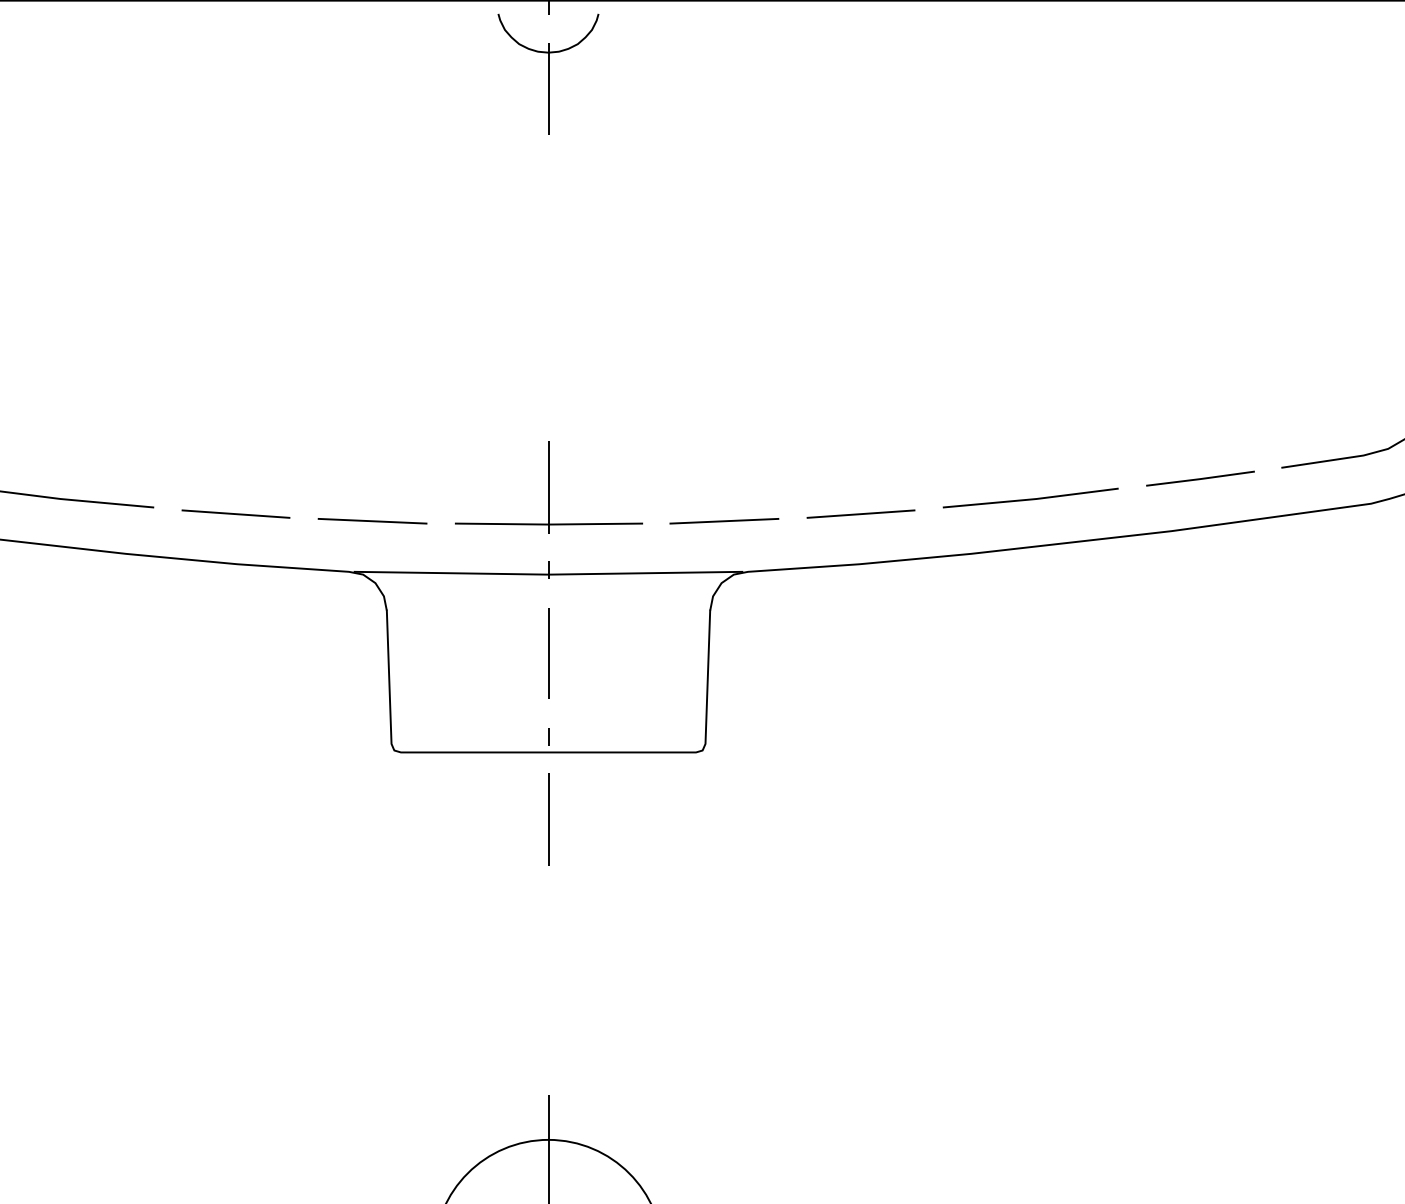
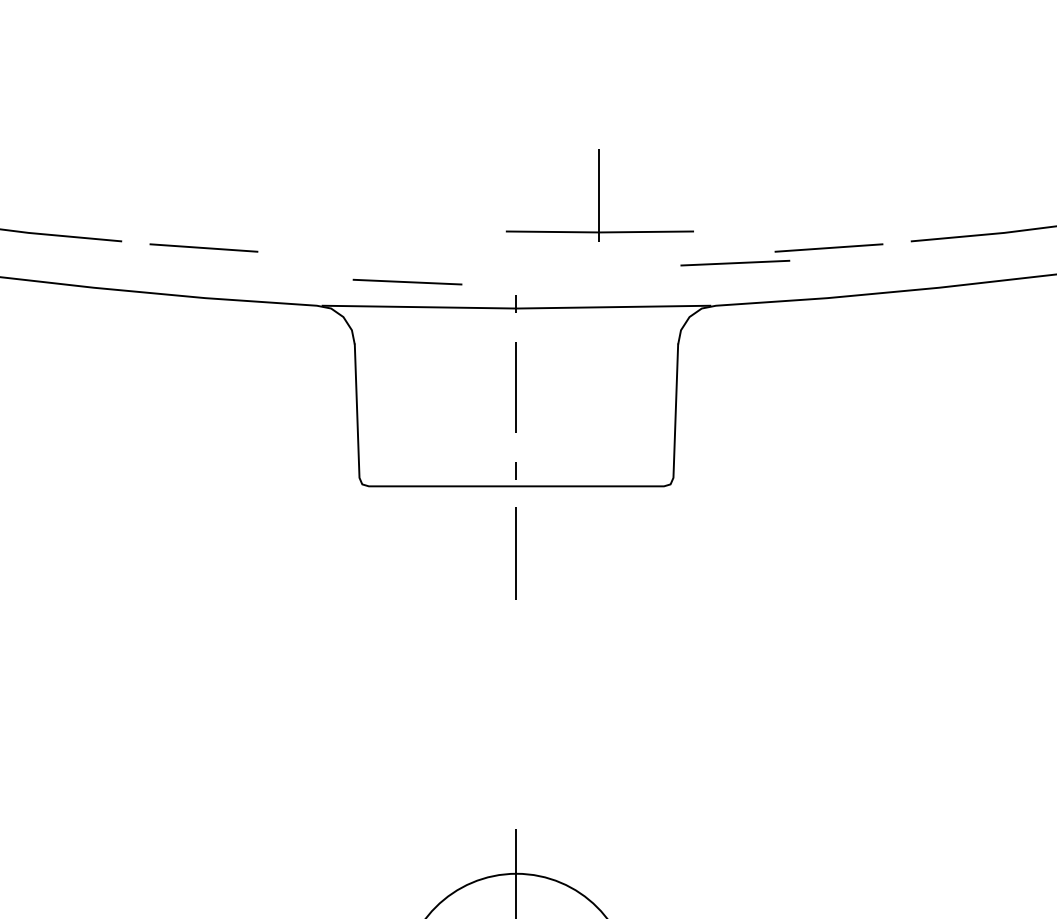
part: (548, 487) -> (599, 195), moved
line: (372, 521) -> (407, 282), moved
line: (724, 521) -> (735, 263), moved

